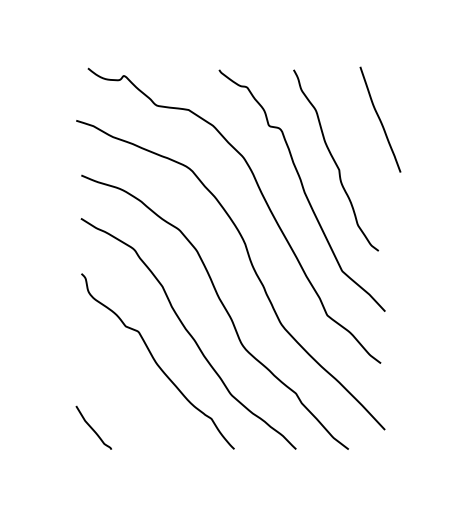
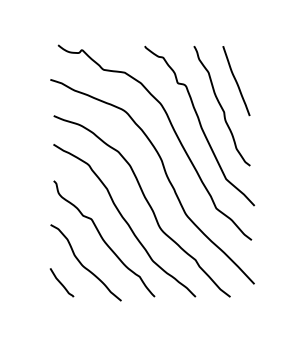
curve: (380, 120) -> (236, 81), moved
curve: (124, 400) -> (82, 264), added

